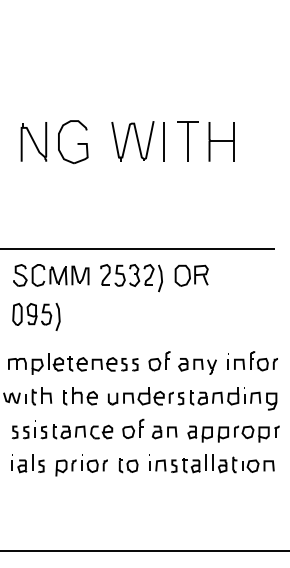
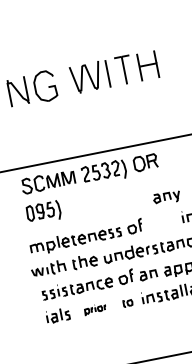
part: (197, 366) -> (166, 198), moved
part: (81, 465) -> (95, 309), size x0.6
part: (128, 465) -> (127, 303), size x0.7

